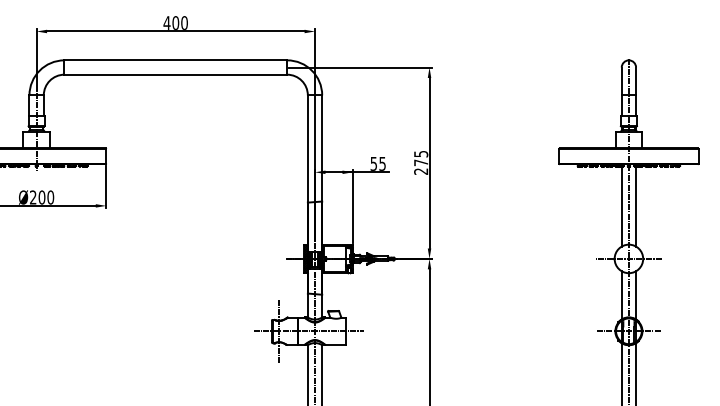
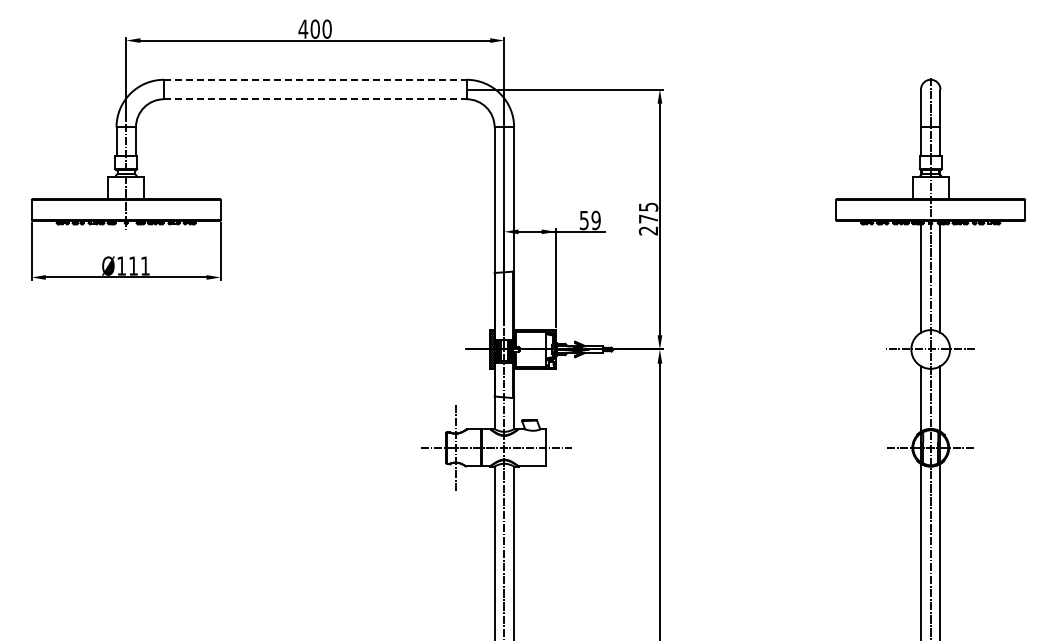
line: (175, 60) -> (315, 79), solid -> dashed
line: (175, 74) -> (315, 99), solid -> dashed
text: (382, 163) -> (595, 219), 55 -> 59
text: (41, 197) -> (133, 265), Ø200 -> Ø111

